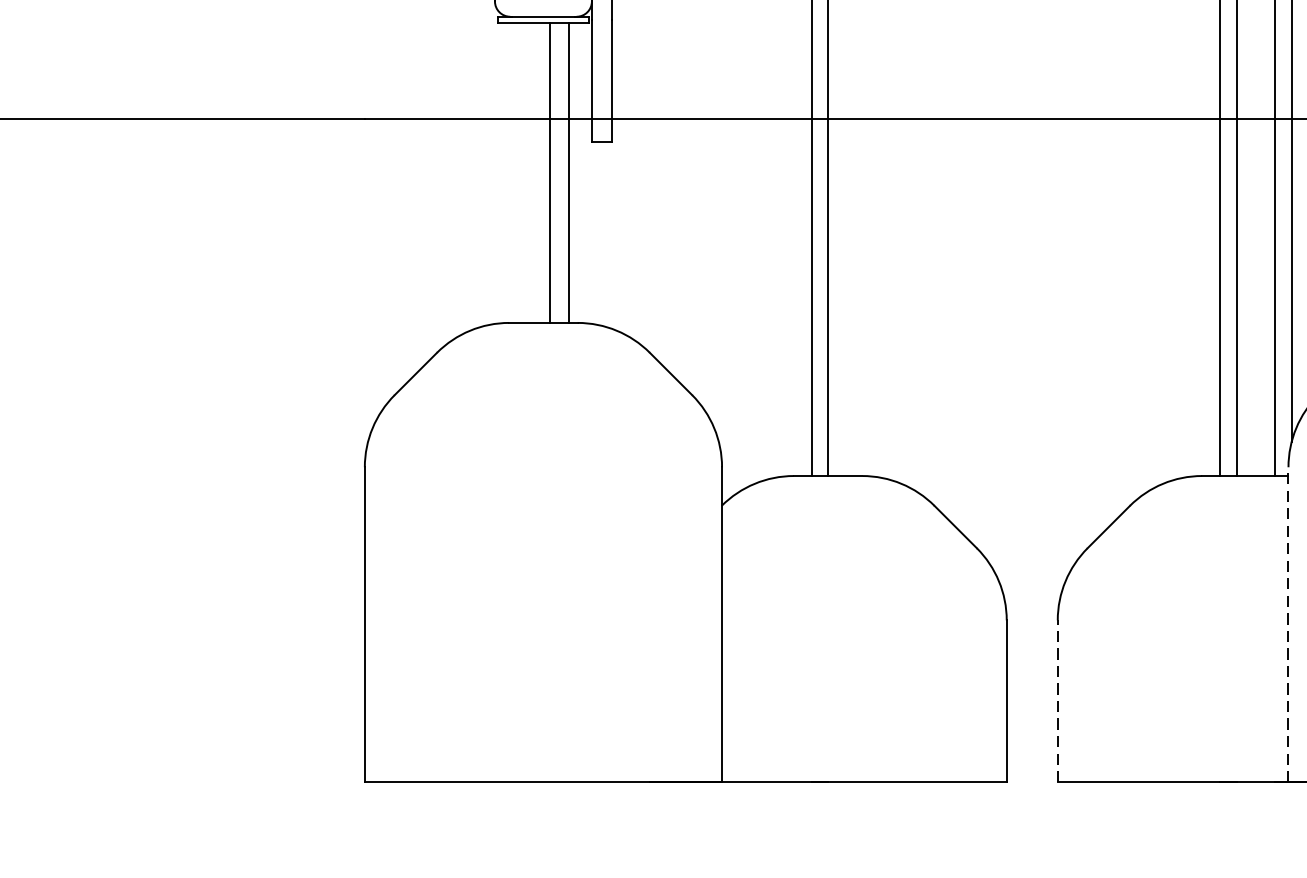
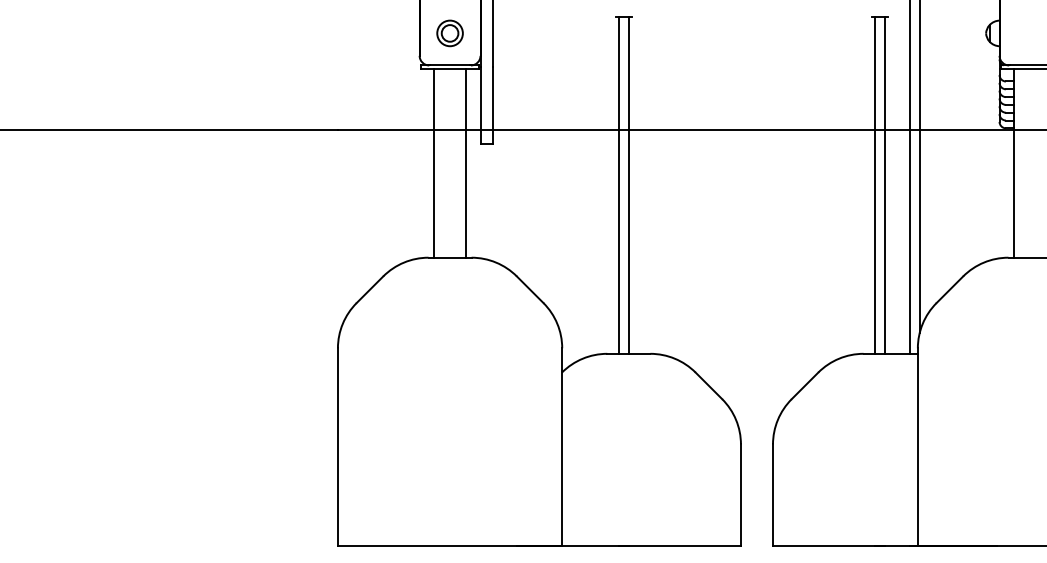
line: (550, 172) -> (434, 163), moved
line: (1287, 625) -> (917, 447), dashed -> solid
line: (1058, 701) -> (773, 495), dashed -> solid

